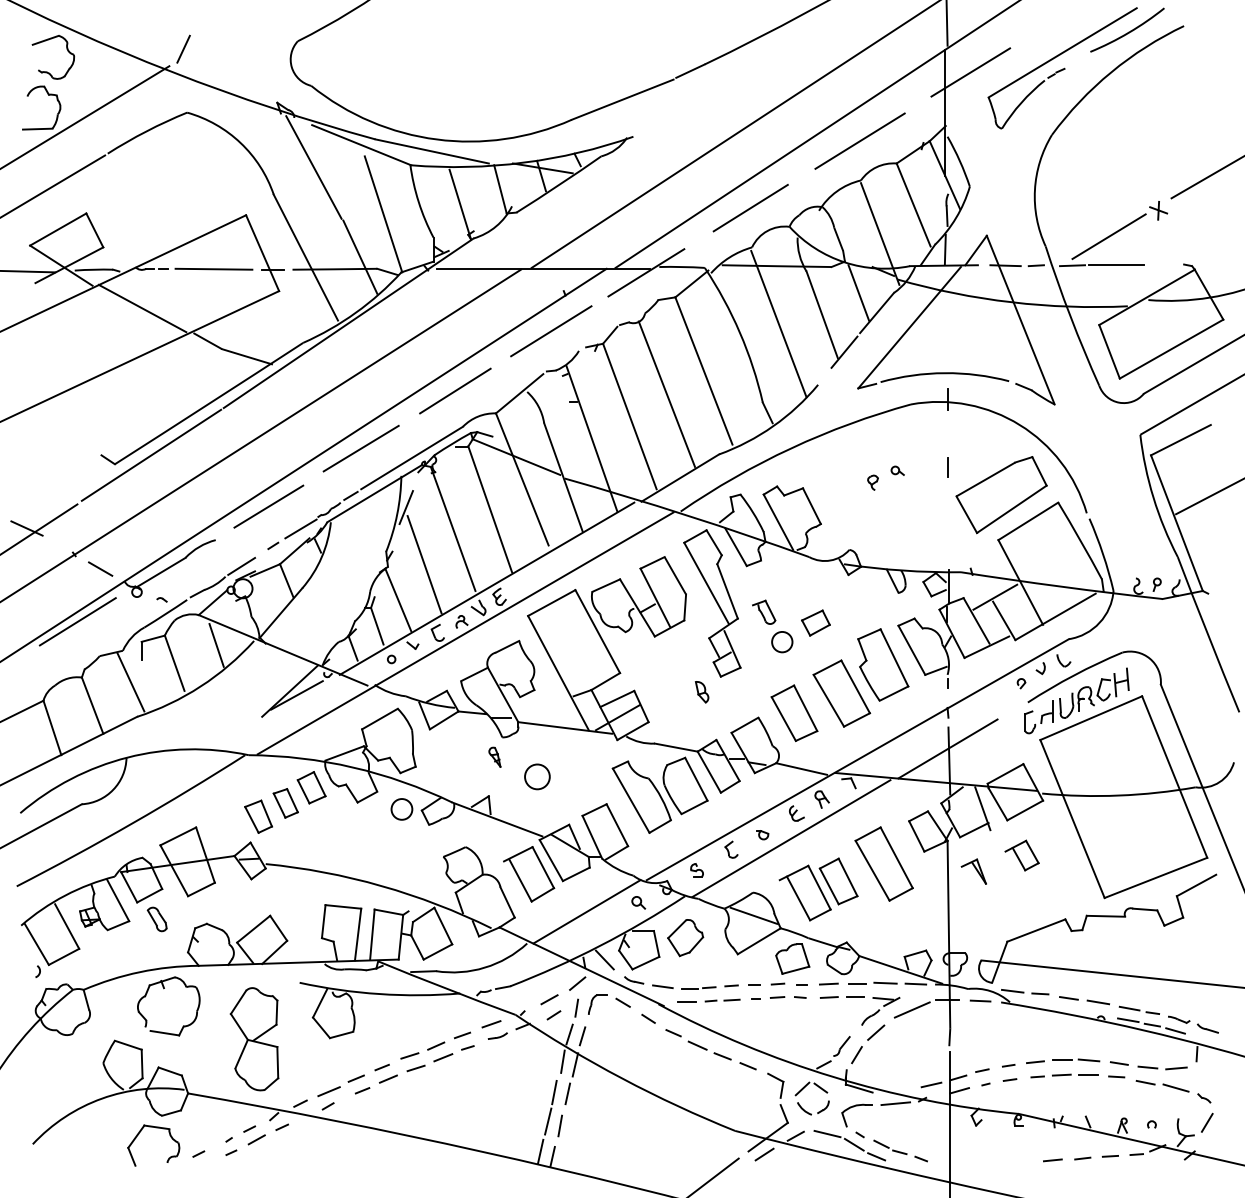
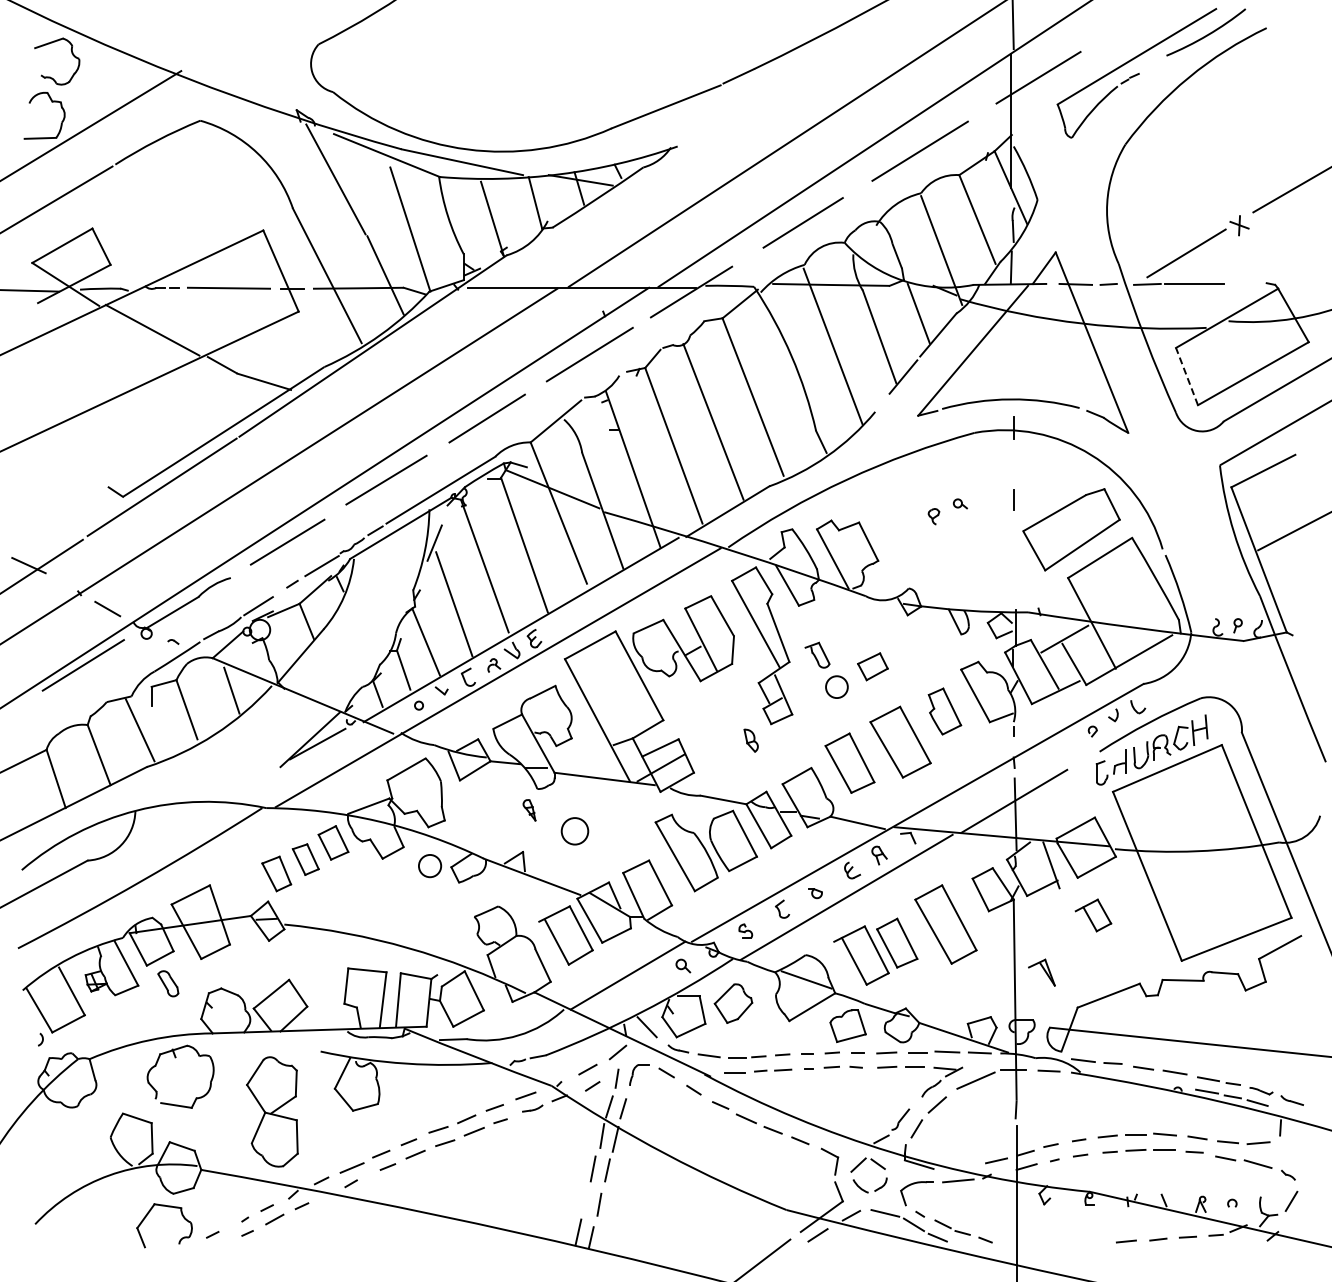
line: (183, 48) -> (196, 52), removed
line: (1109, 351) -> (1187, 376), solid -> dashed
part: (882, 664) -> (944, 711), size x0.6
part: (973, 871) -> (1041, 972), moved
line: (548, 1121) -> (586, 1199), removed

